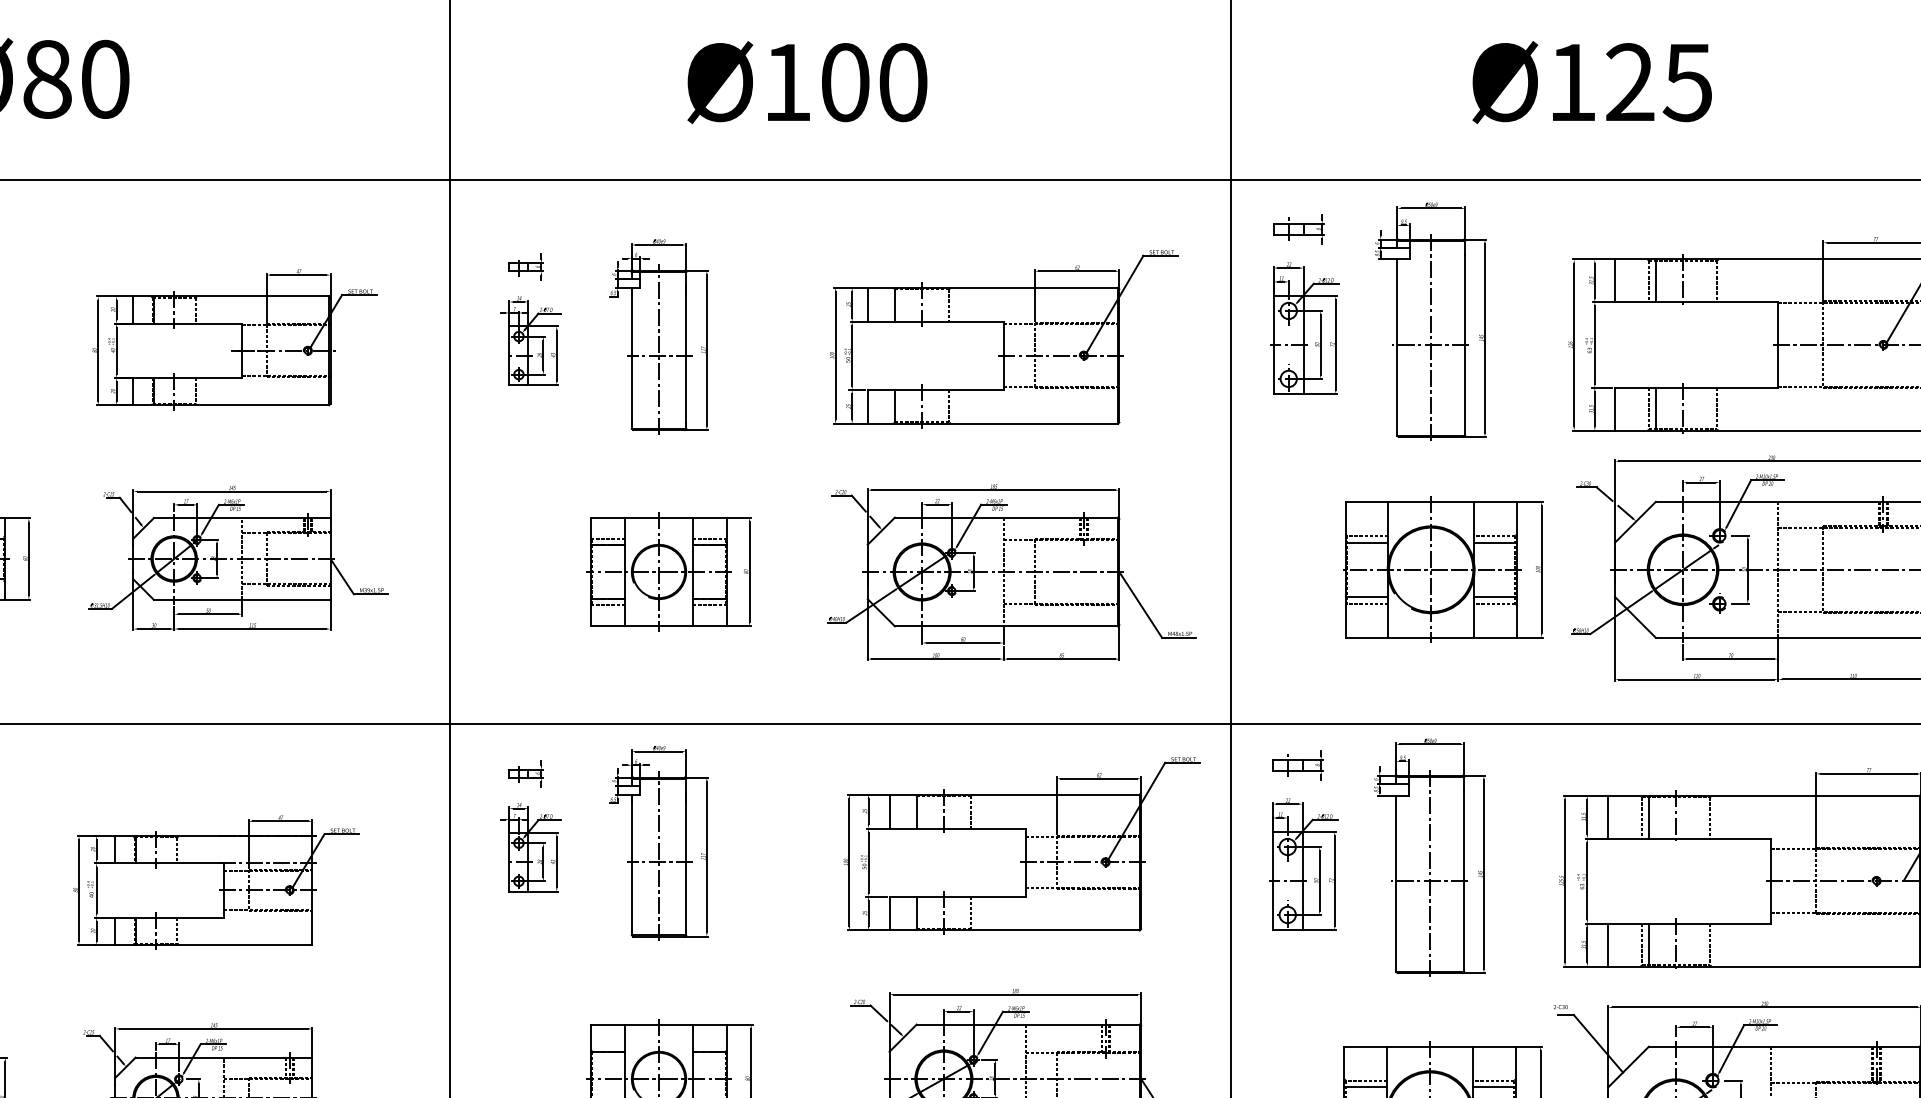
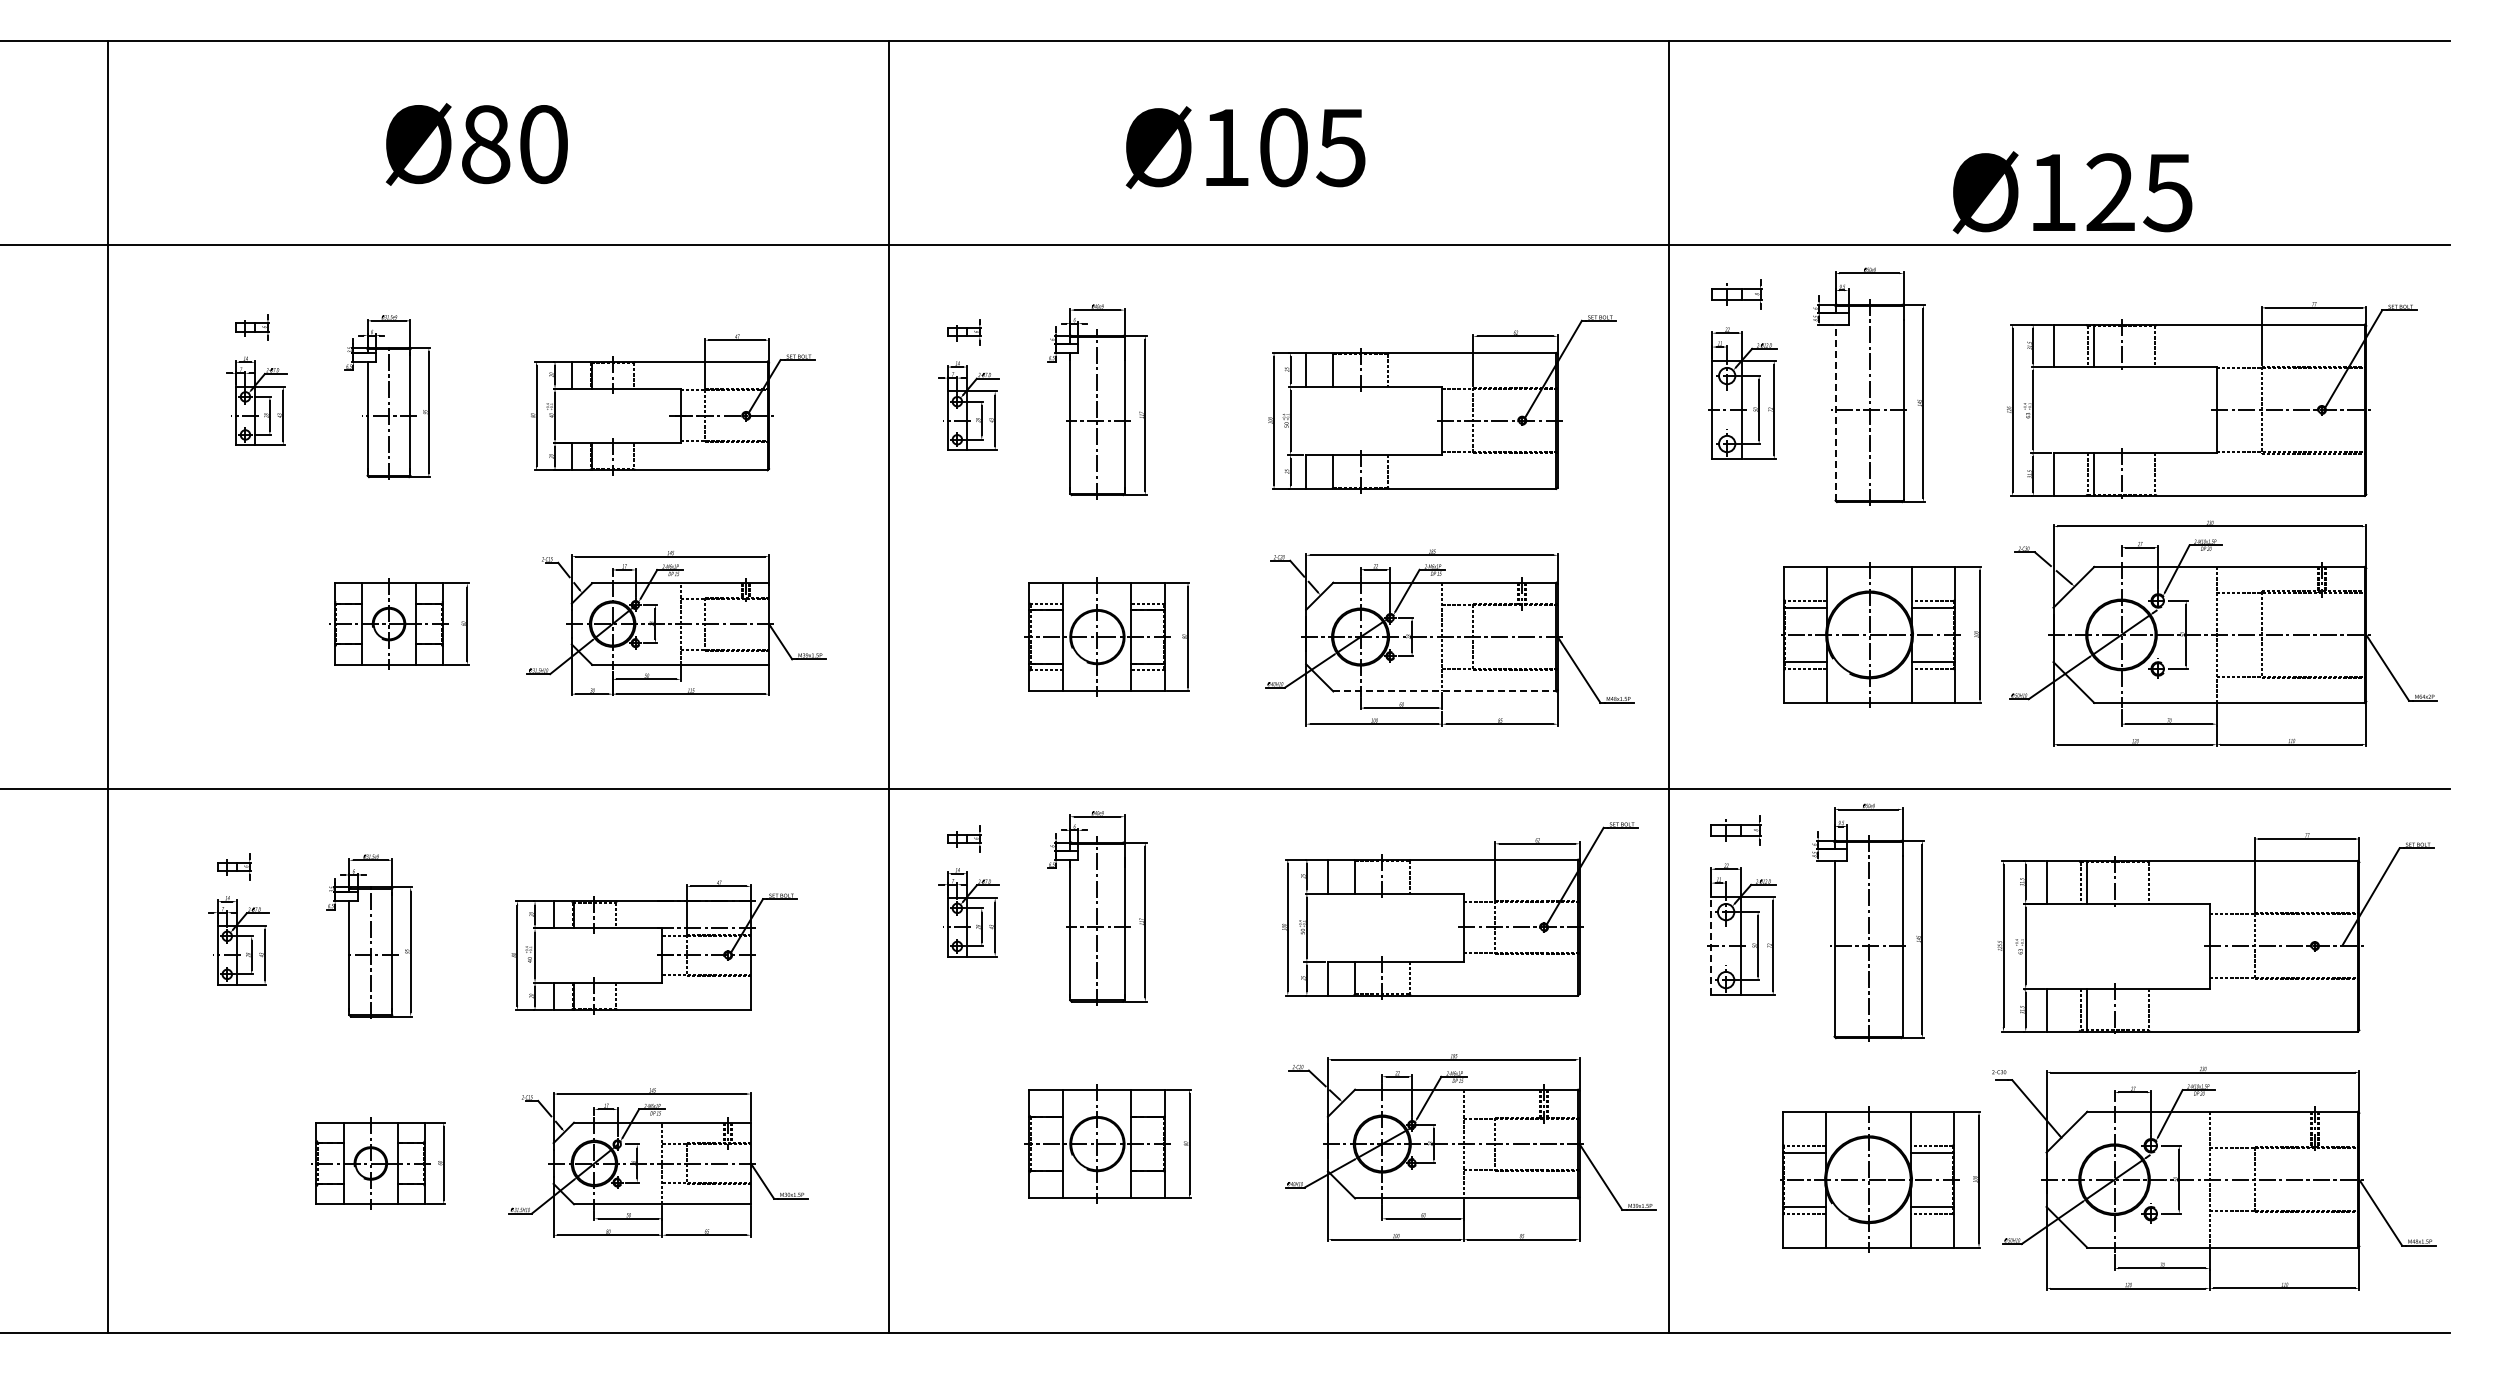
text: (902, 82) -> (1340, 147), Ø100 -> Ø105
text: (1592, 82) -> (2072, 192), moved
line: (1397, 347) -> (1835, 412), solid -> dashed
line: (1006, 626) -> (1444, 691), solid -> dashed
line: (1273, 881) -> (1711, 946), solid -> dashed

